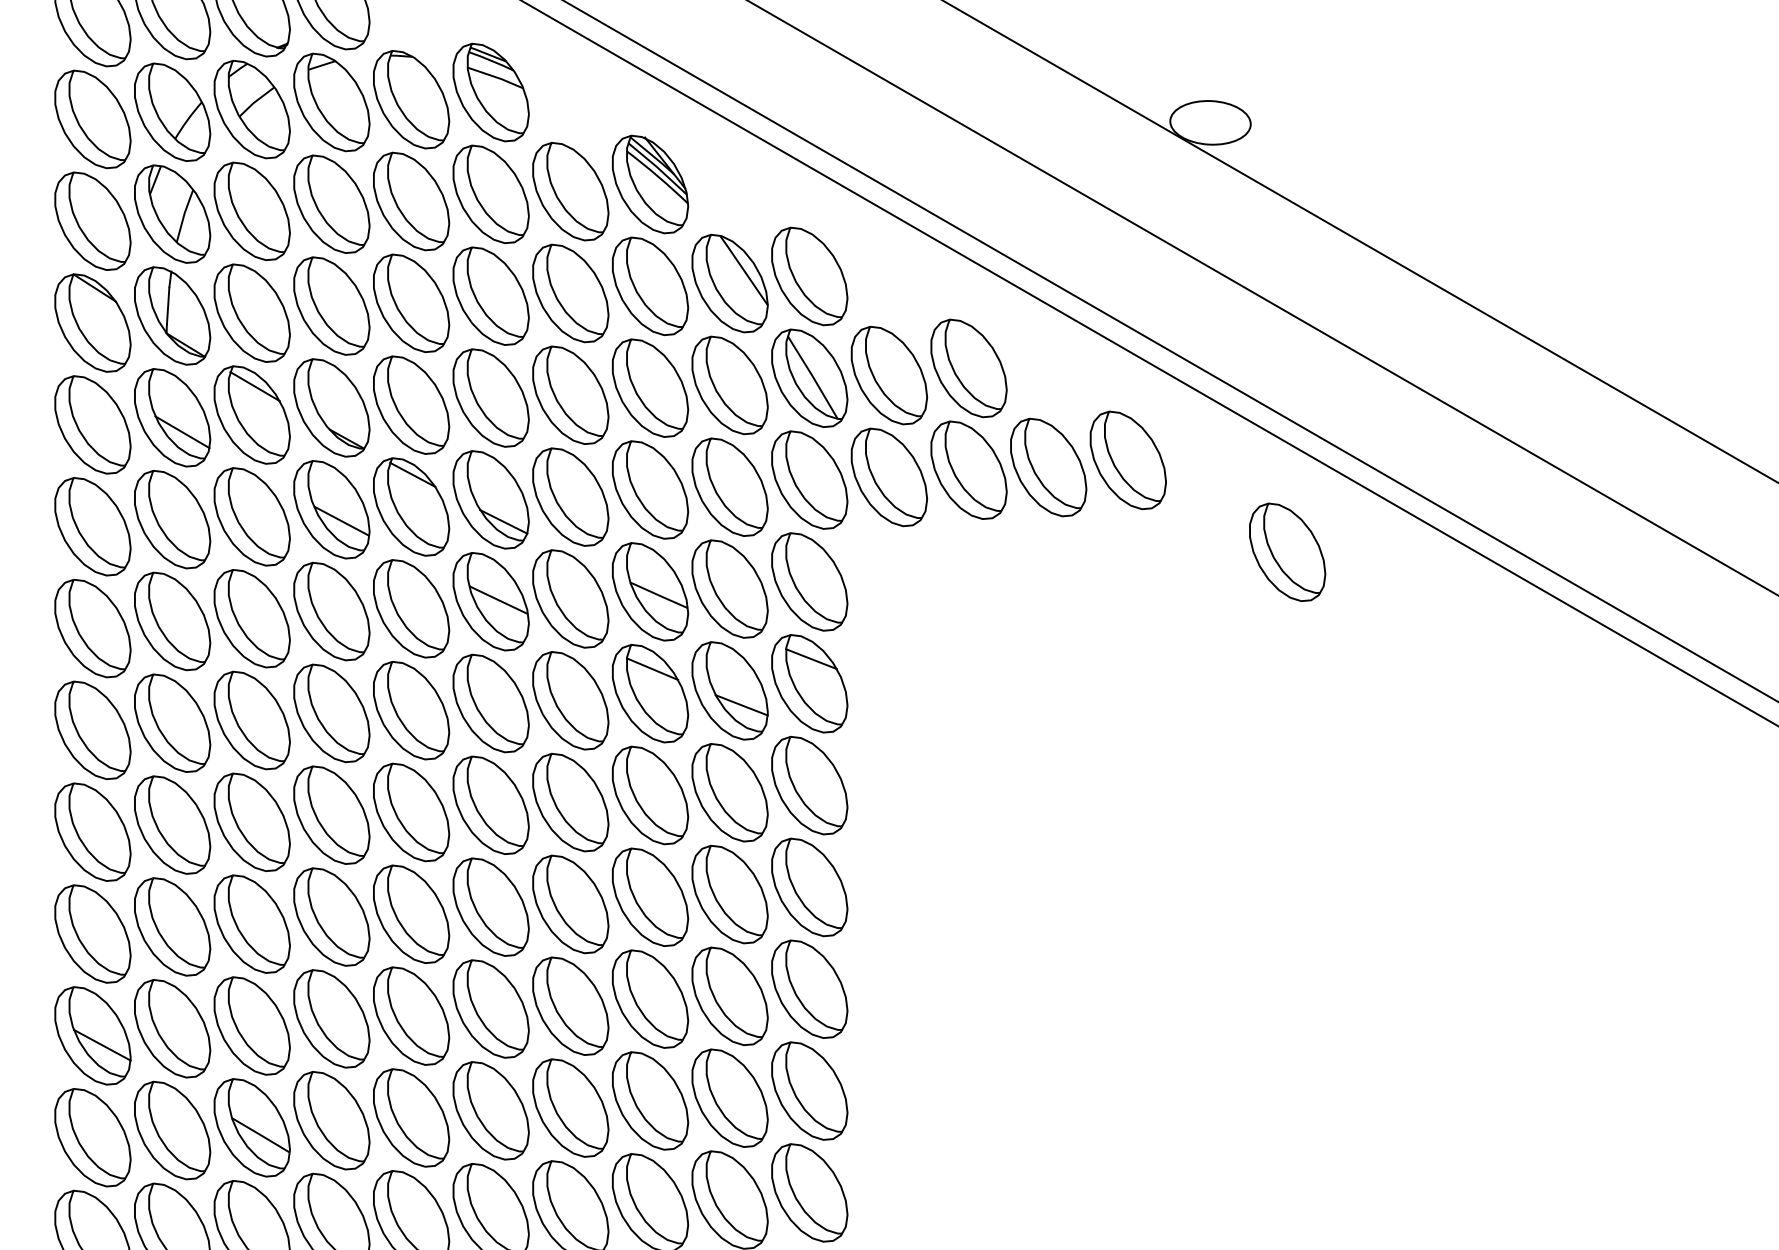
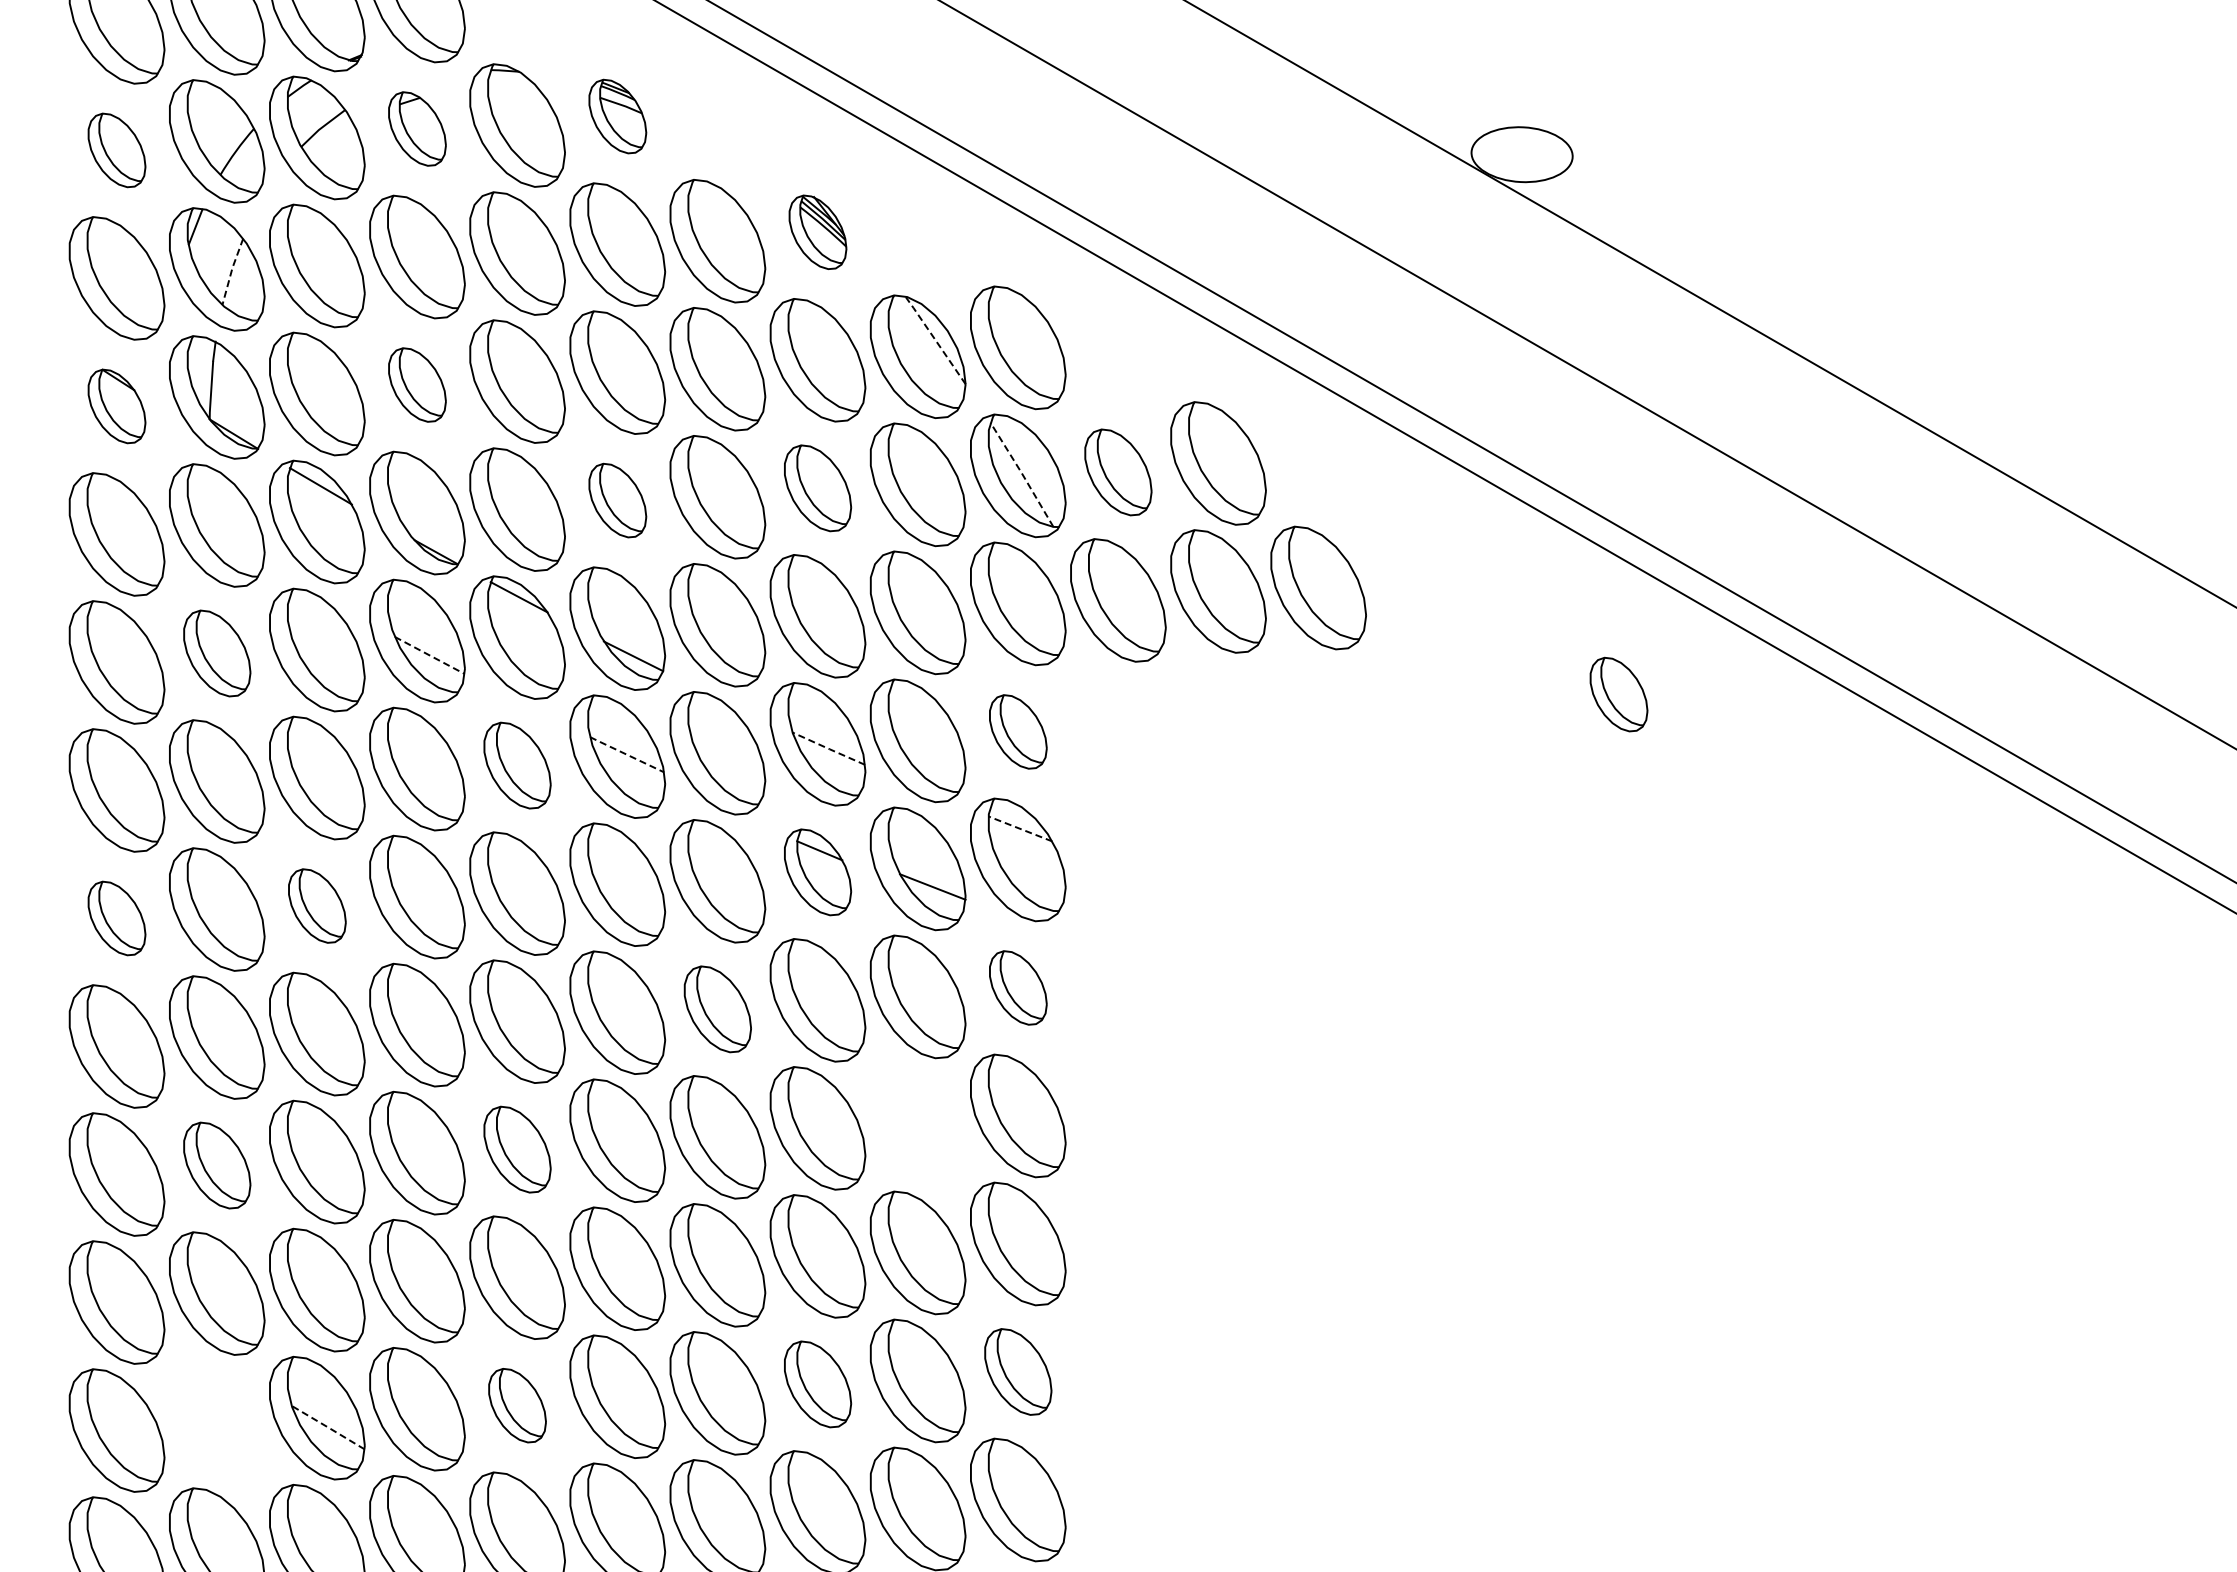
part: (491, 92) -> (617, 116), size x0.6
part: (331, 102) -> (417, 128), size x0.6
part: (92, 119) -> (116, 150), size x0.6
part: (650, 184) -> (817, 232), size x0.6
line: (183, 214) -> (231, 270), solid -> dashed
line: (743, 269) -> (935, 339), solid -> dashed
part: (331, 305) -> (417, 384), size x0.6
part: (92, 323) -> (116, 406), size x0.6
part: (889, 375) -> (1118, 472), size x0.7
line: (813, 376) -> (1022, 473), solid -> dashed
part: (650, 388) -> (817, 488), size x0.7
part: (491, 397) -> (617, 500), size x0.6
line: (182, 432) -> (229, 543), removed
part: (1128, 459) -> (1418, 578), removed
part: (172, 519) -> (217, 653), size x0.7
line: (342, 521) -> (430, 656), solid -> dashed
part: (1287, 552) -> (1618, 694), size x0.6
part: (809, 581) -> (1018, 731), size x0.6
line: (658, 595) -> (828, 748), solid -> dashed
line: (498, 599) -> (626, 754), solid -> dashed
part: (411, 608) -> (517, 765), size x0.7
line: (810, 658) -> (1019, 828), solid -> dashed
part: (650, 693) -> (817, 872), size x0.7
part: (252, 720) -> (317, 905), size x0.6
part: (92, 730) -> (116, 918), size x0.6
part: (809, 785) -> (1018, 987), size x0.6
part: (570, 802) -> (717, 1009), size x0.7
part: (729, 894) -> (917, 1124), removed
part: (411, 914) -> (517, 1149), size x0.7
part: (172, 926) -> (217, 1165), size x0.7
line: (102, 1045) -> (128, 1314), removed
part: (809, 1090) -> (1018, 1371), size x0.7
part: (650, 1101) -> (817, 1384), size x0.7
part: (411, 1117) -> (517, 1405), size x0.6
part: (172, 1130) -> (217, 1421), removed
line: (261, 1135) -> (328, 1427), solid -> dashed

